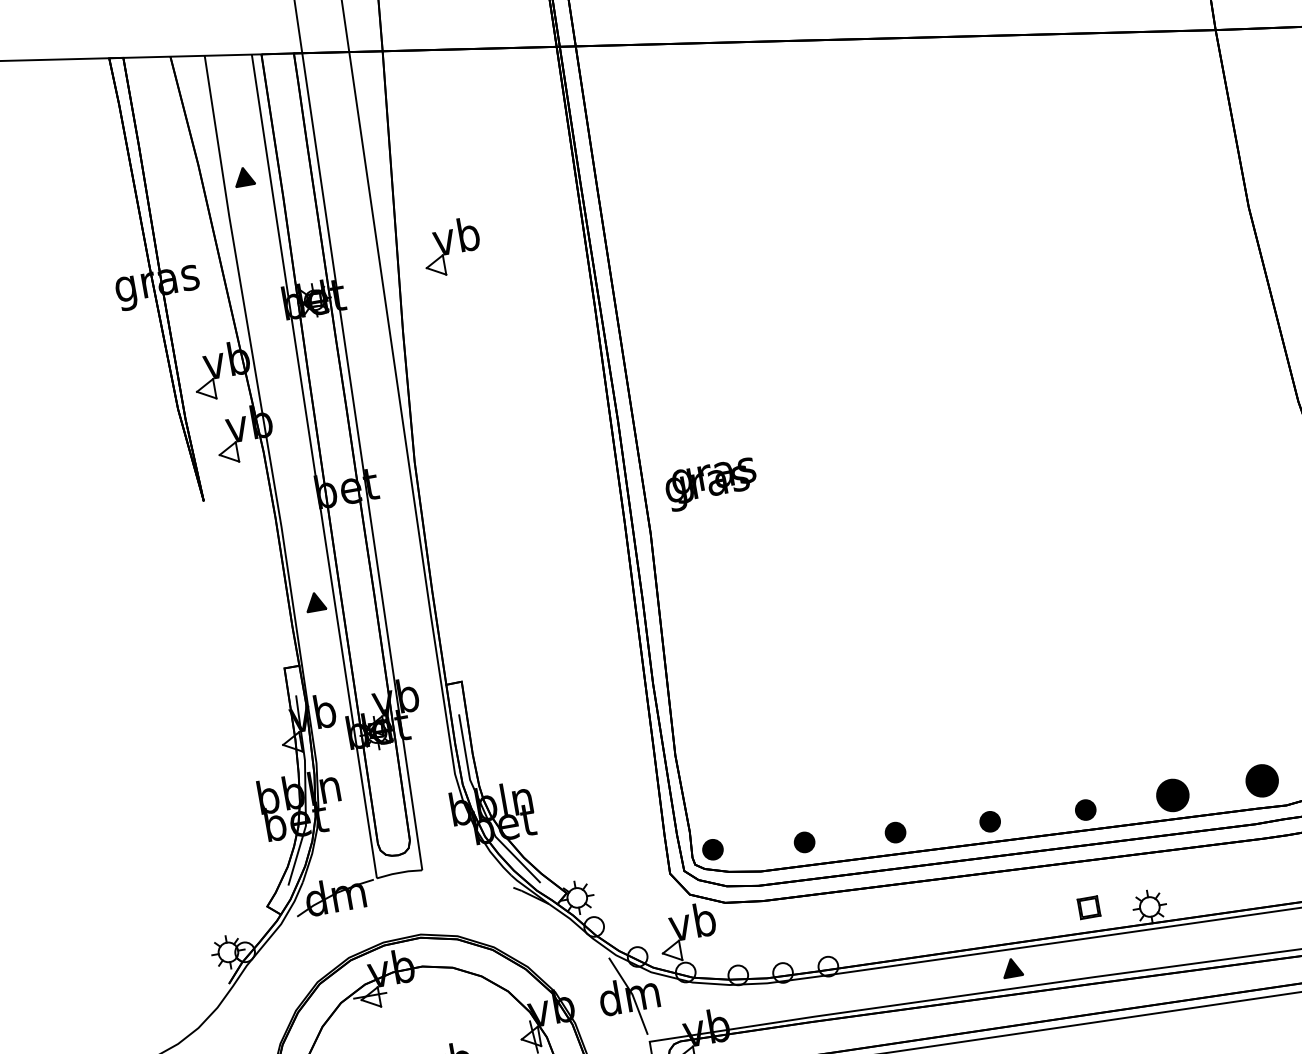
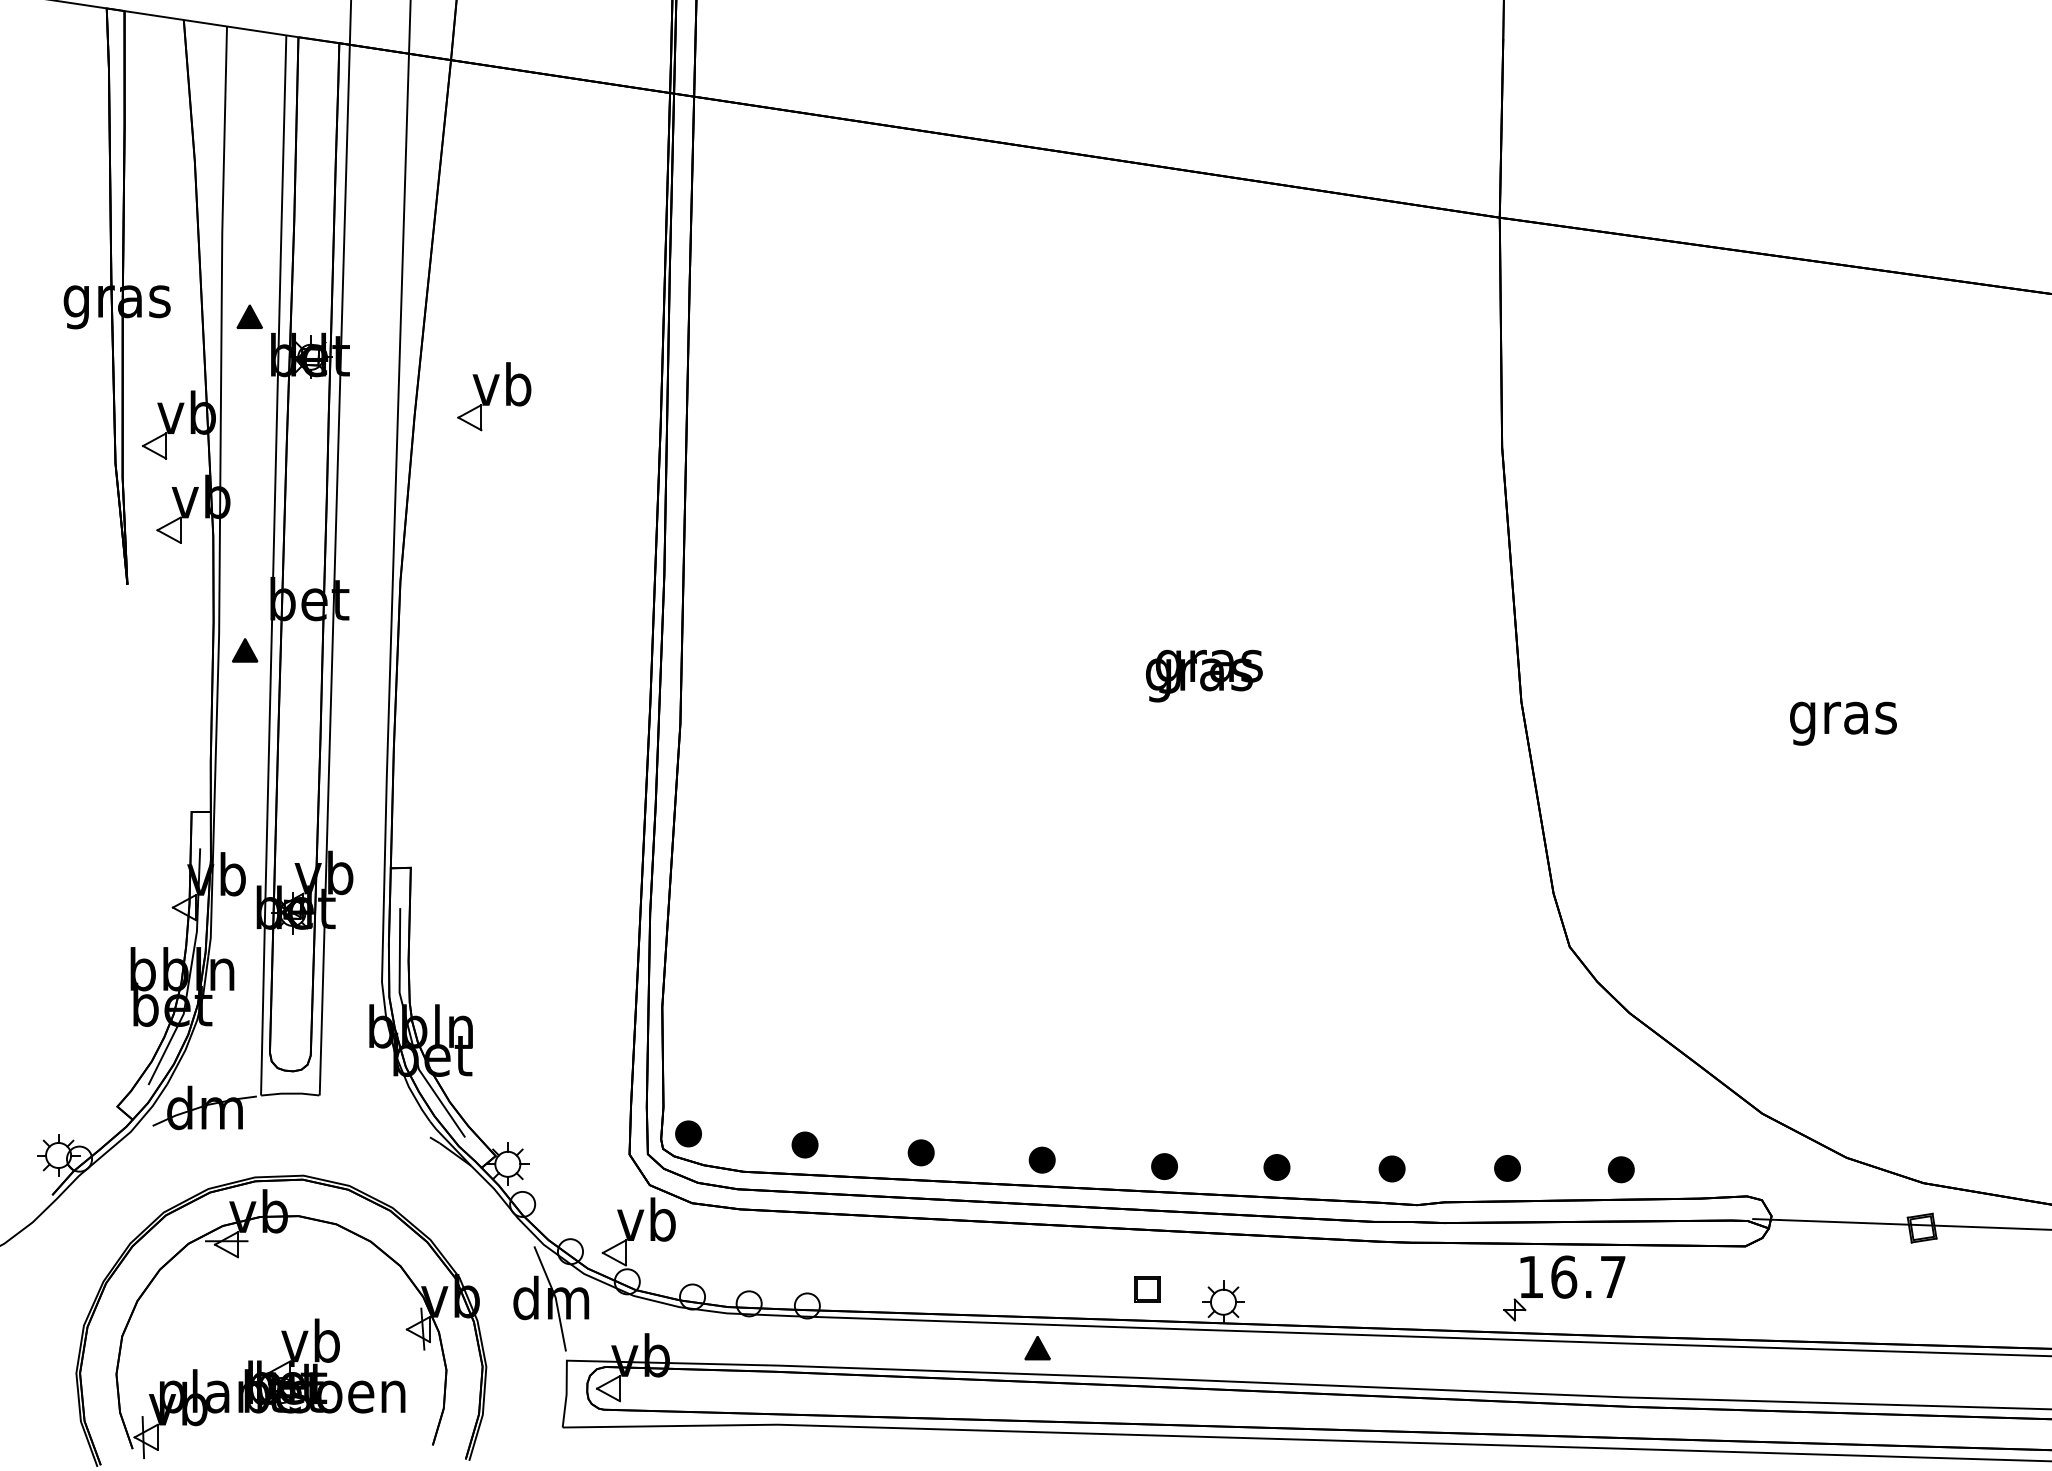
part: (243, 176) -> (249, 316), moved
part: (451, 246) -> (494, 396), moved
text: (711, 484) -> (1204, 675), moved
part: (315, 601) -> (245, 650), moved
part: (1261, 780) -> (1391, 1168), size x0.62
part: (1172, 795) -> (1276, 1167), size x0.62

